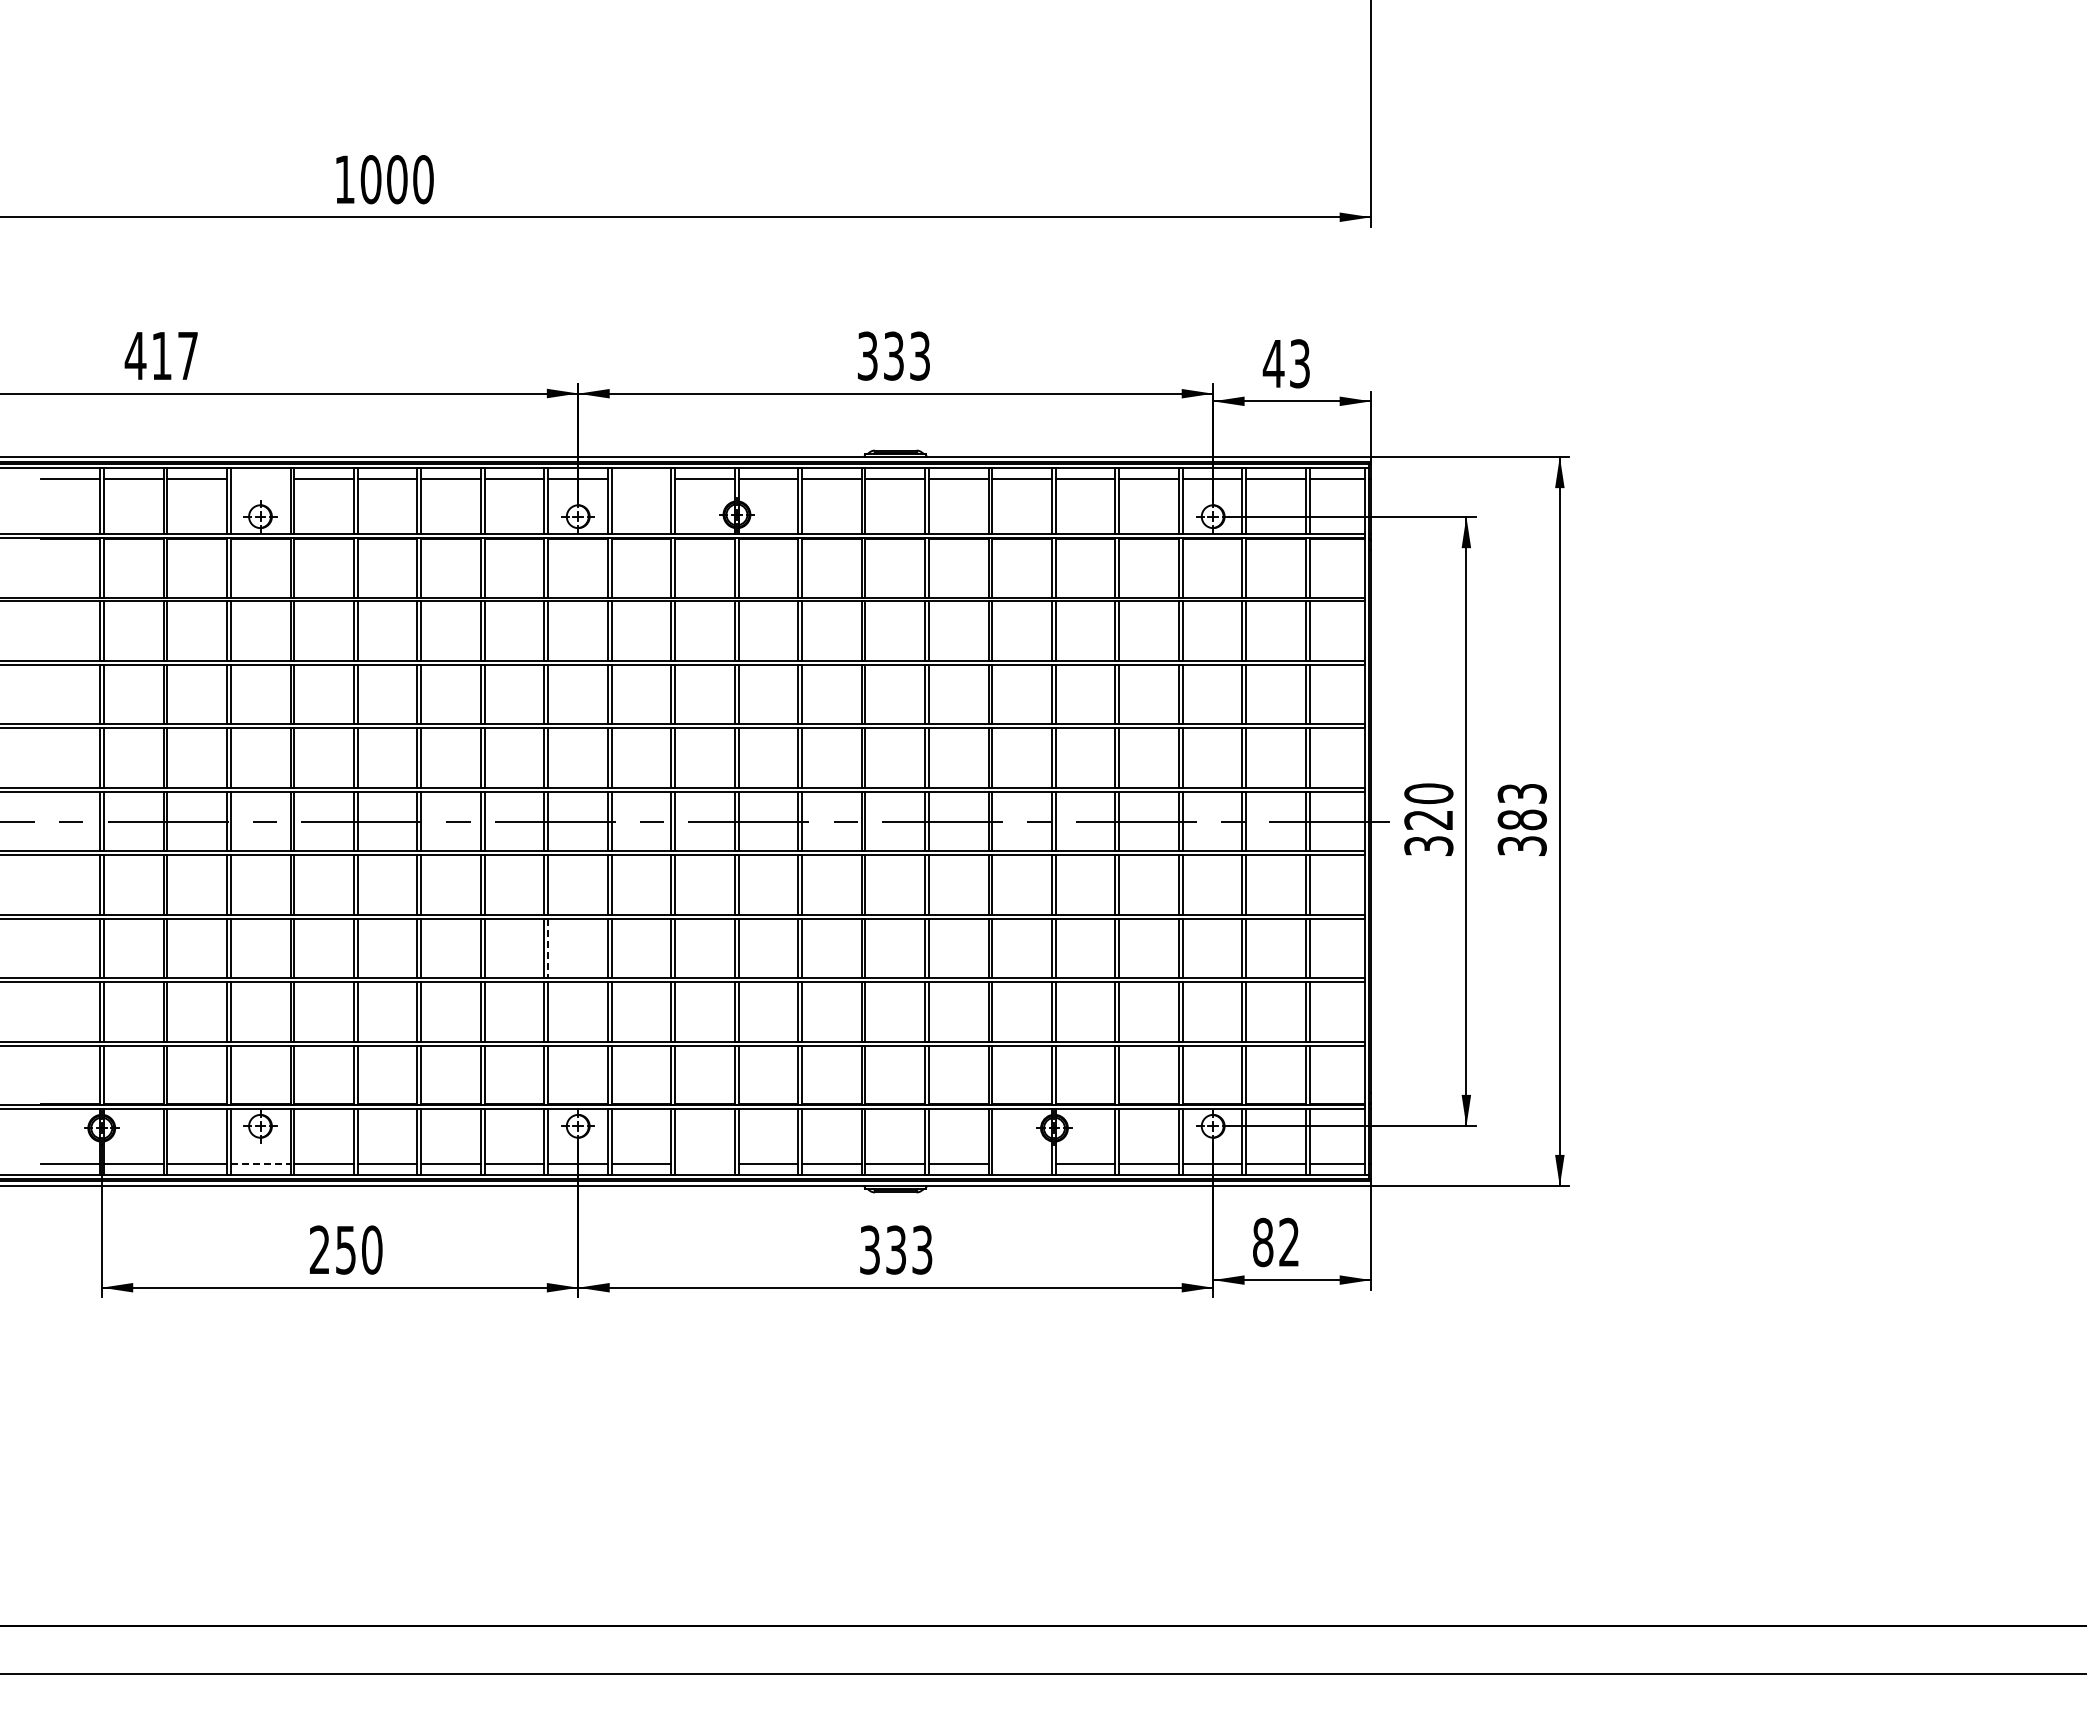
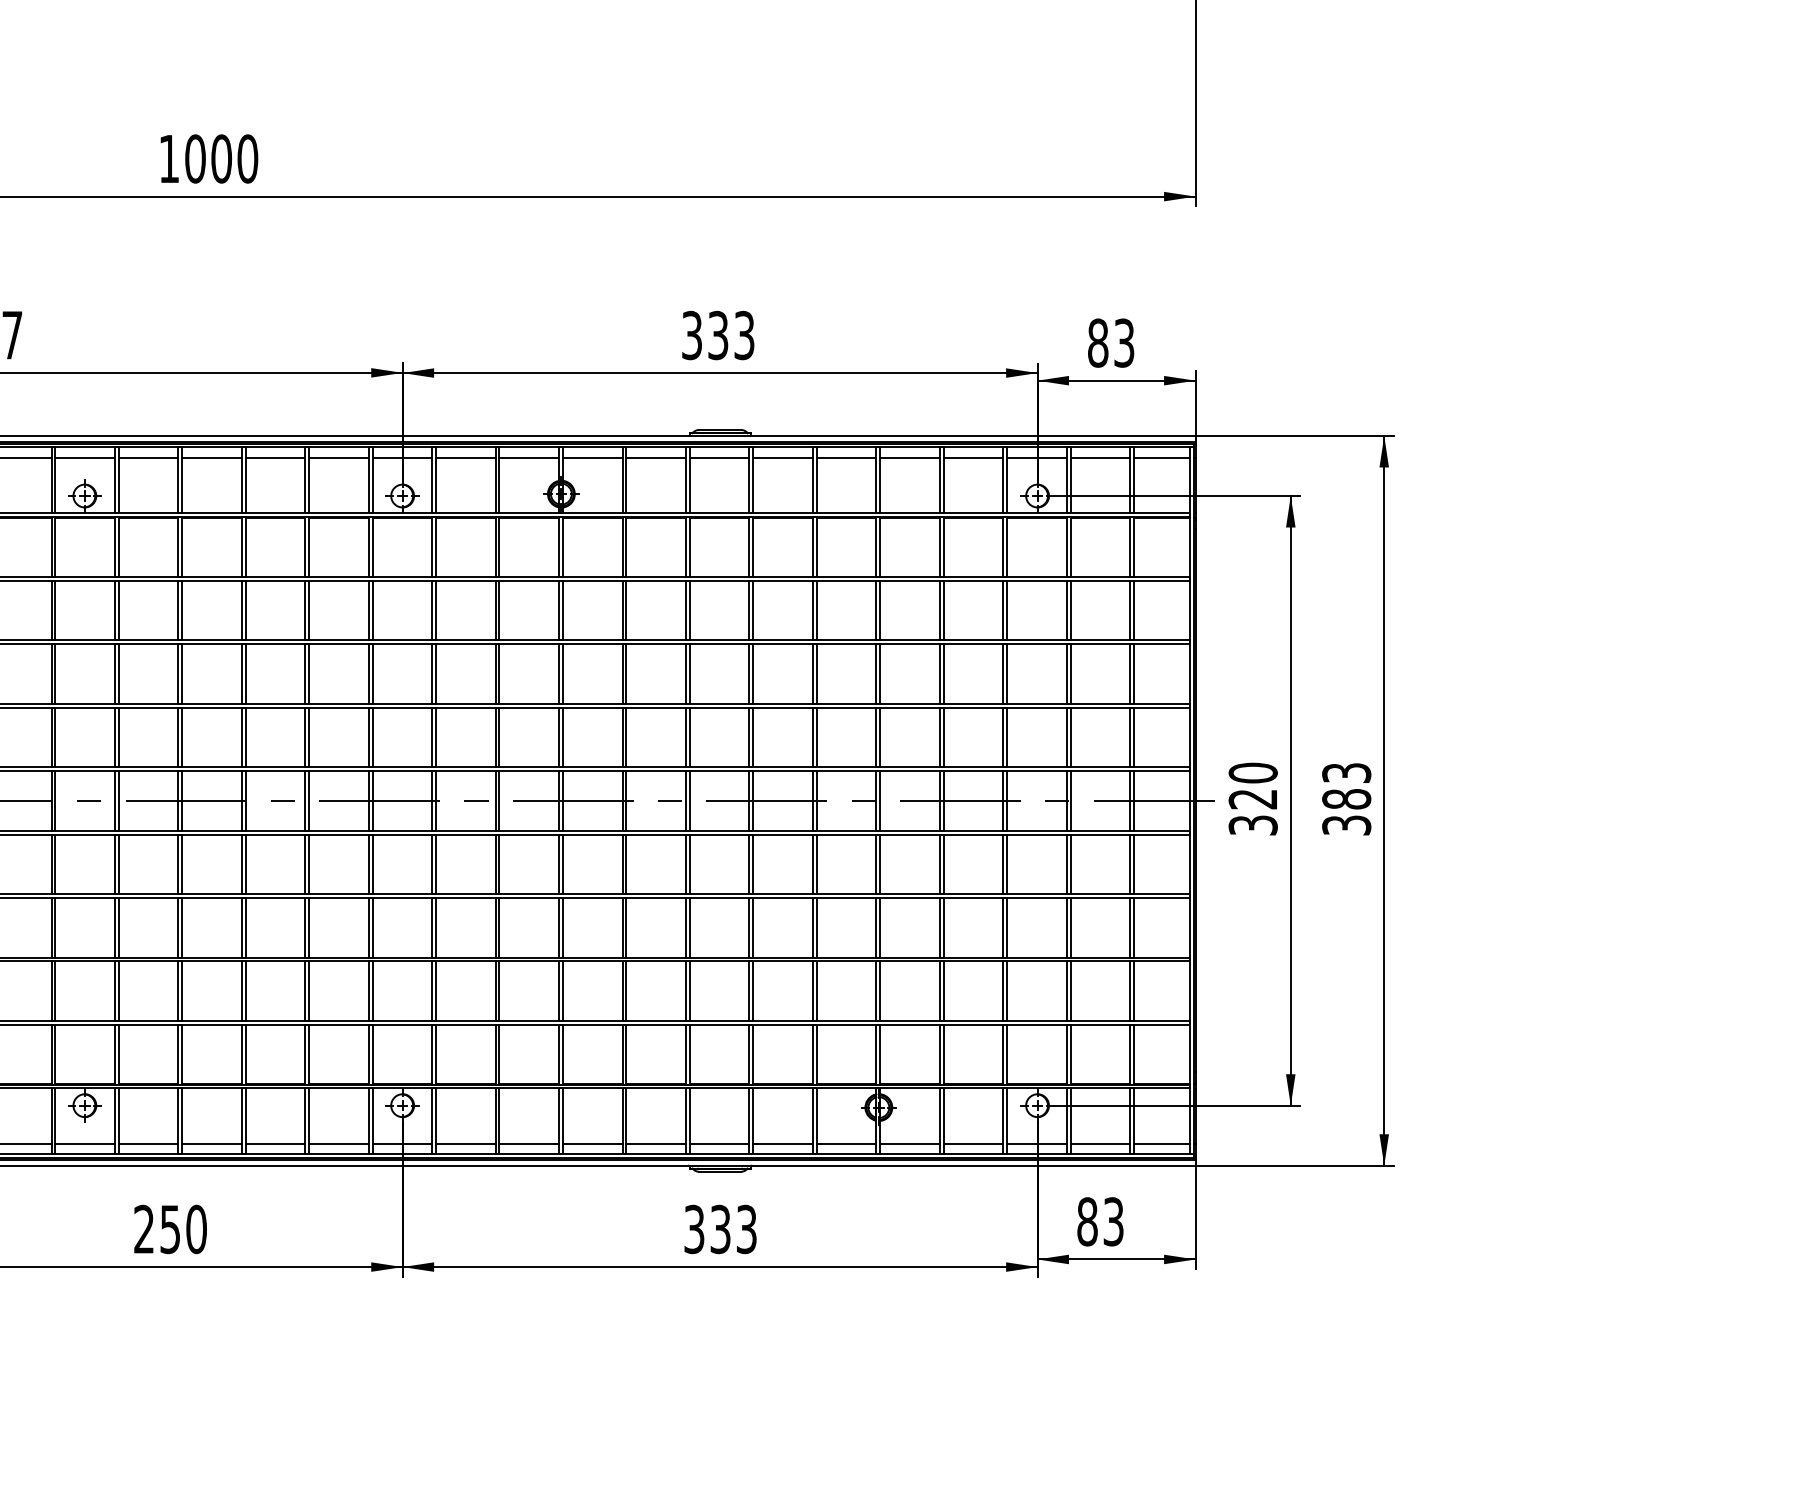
text: (1273, 363) -> (1097, 342), 43 -> 83
line: (260, 478) -> (84, 457), added
line: (641, 478) -> (465, 457), added
line: (548, 948) -> (372, 927), dashed -> solid
line: (260, 1164) -> (84, 1143), dashed -> solid
line: (704, 1164) -> (528, 1143), added
line: (1021, 1164) -> (845, 1143), added
text: (1289, 1242) -> (1113, 1221), 82 -> 83

